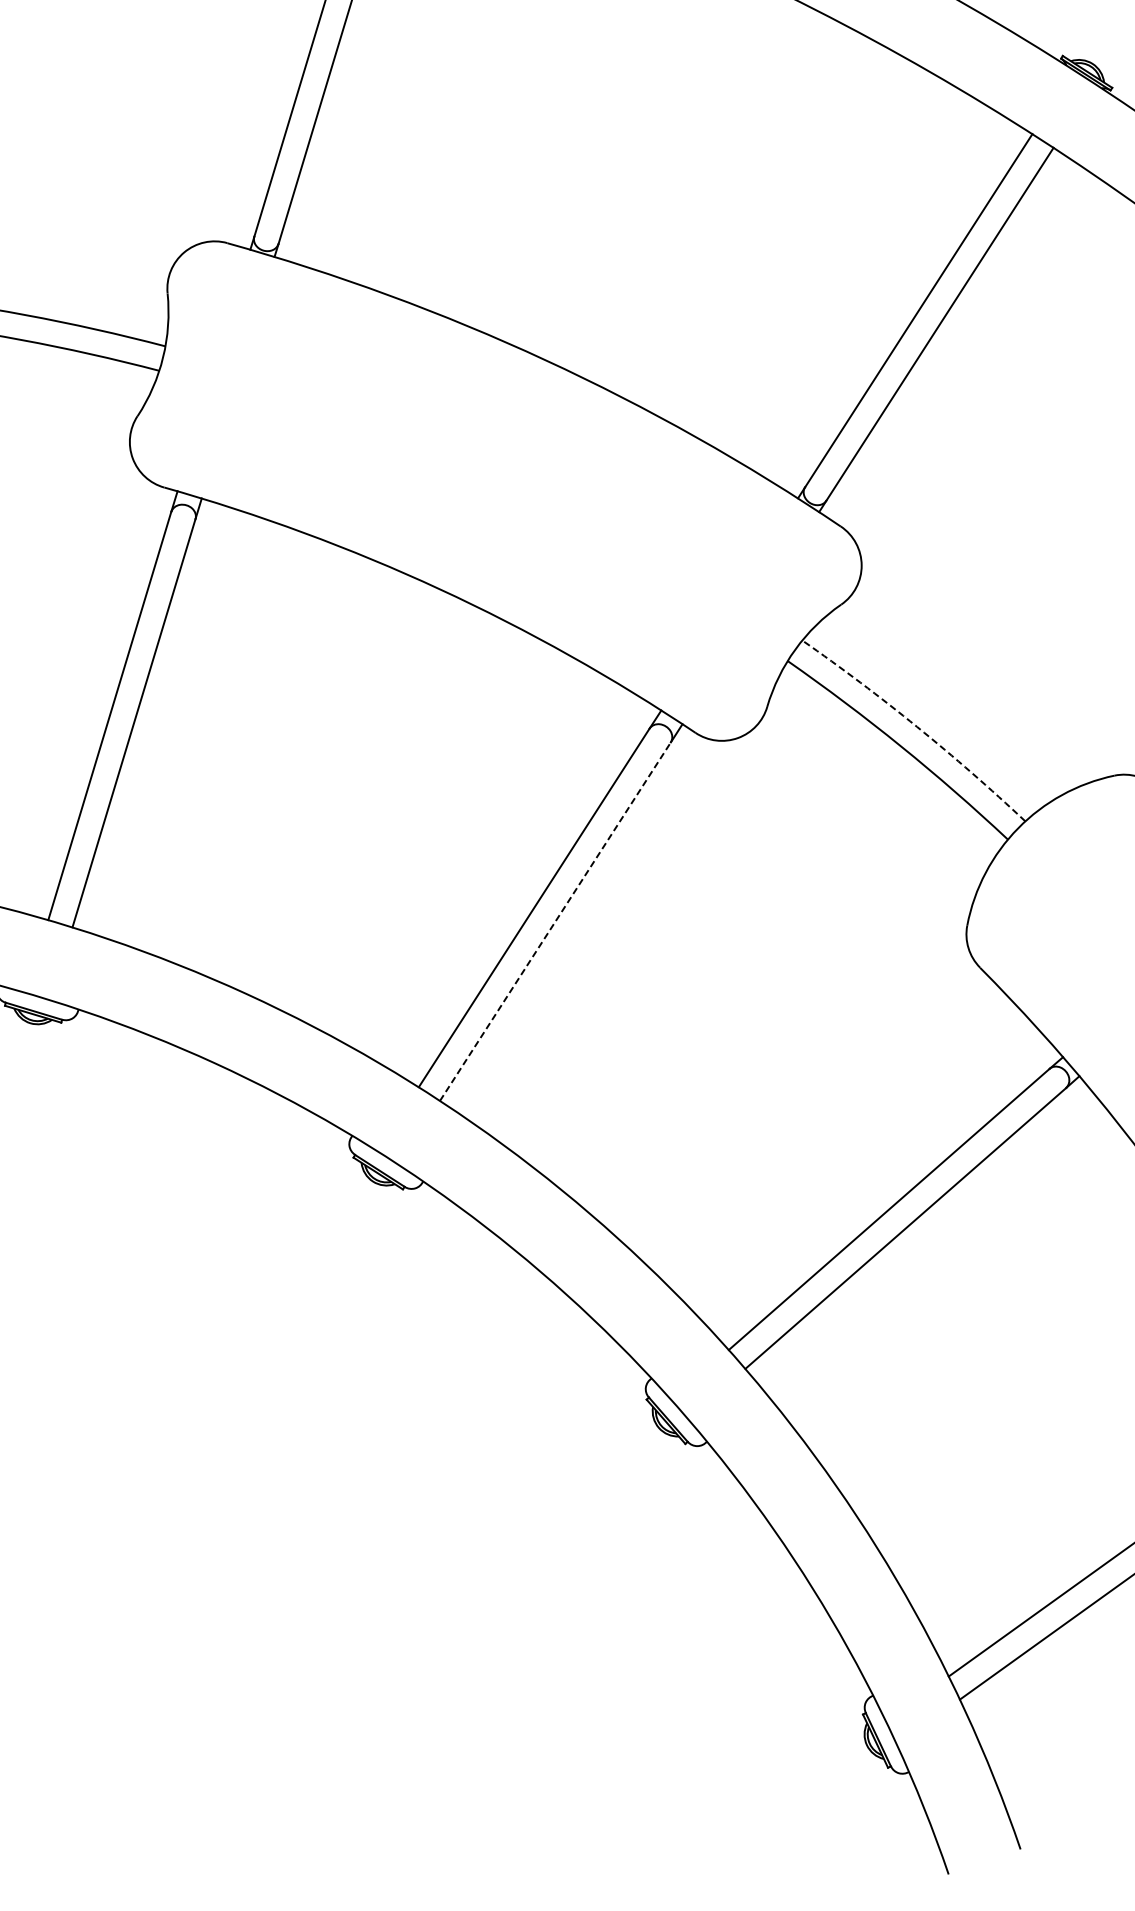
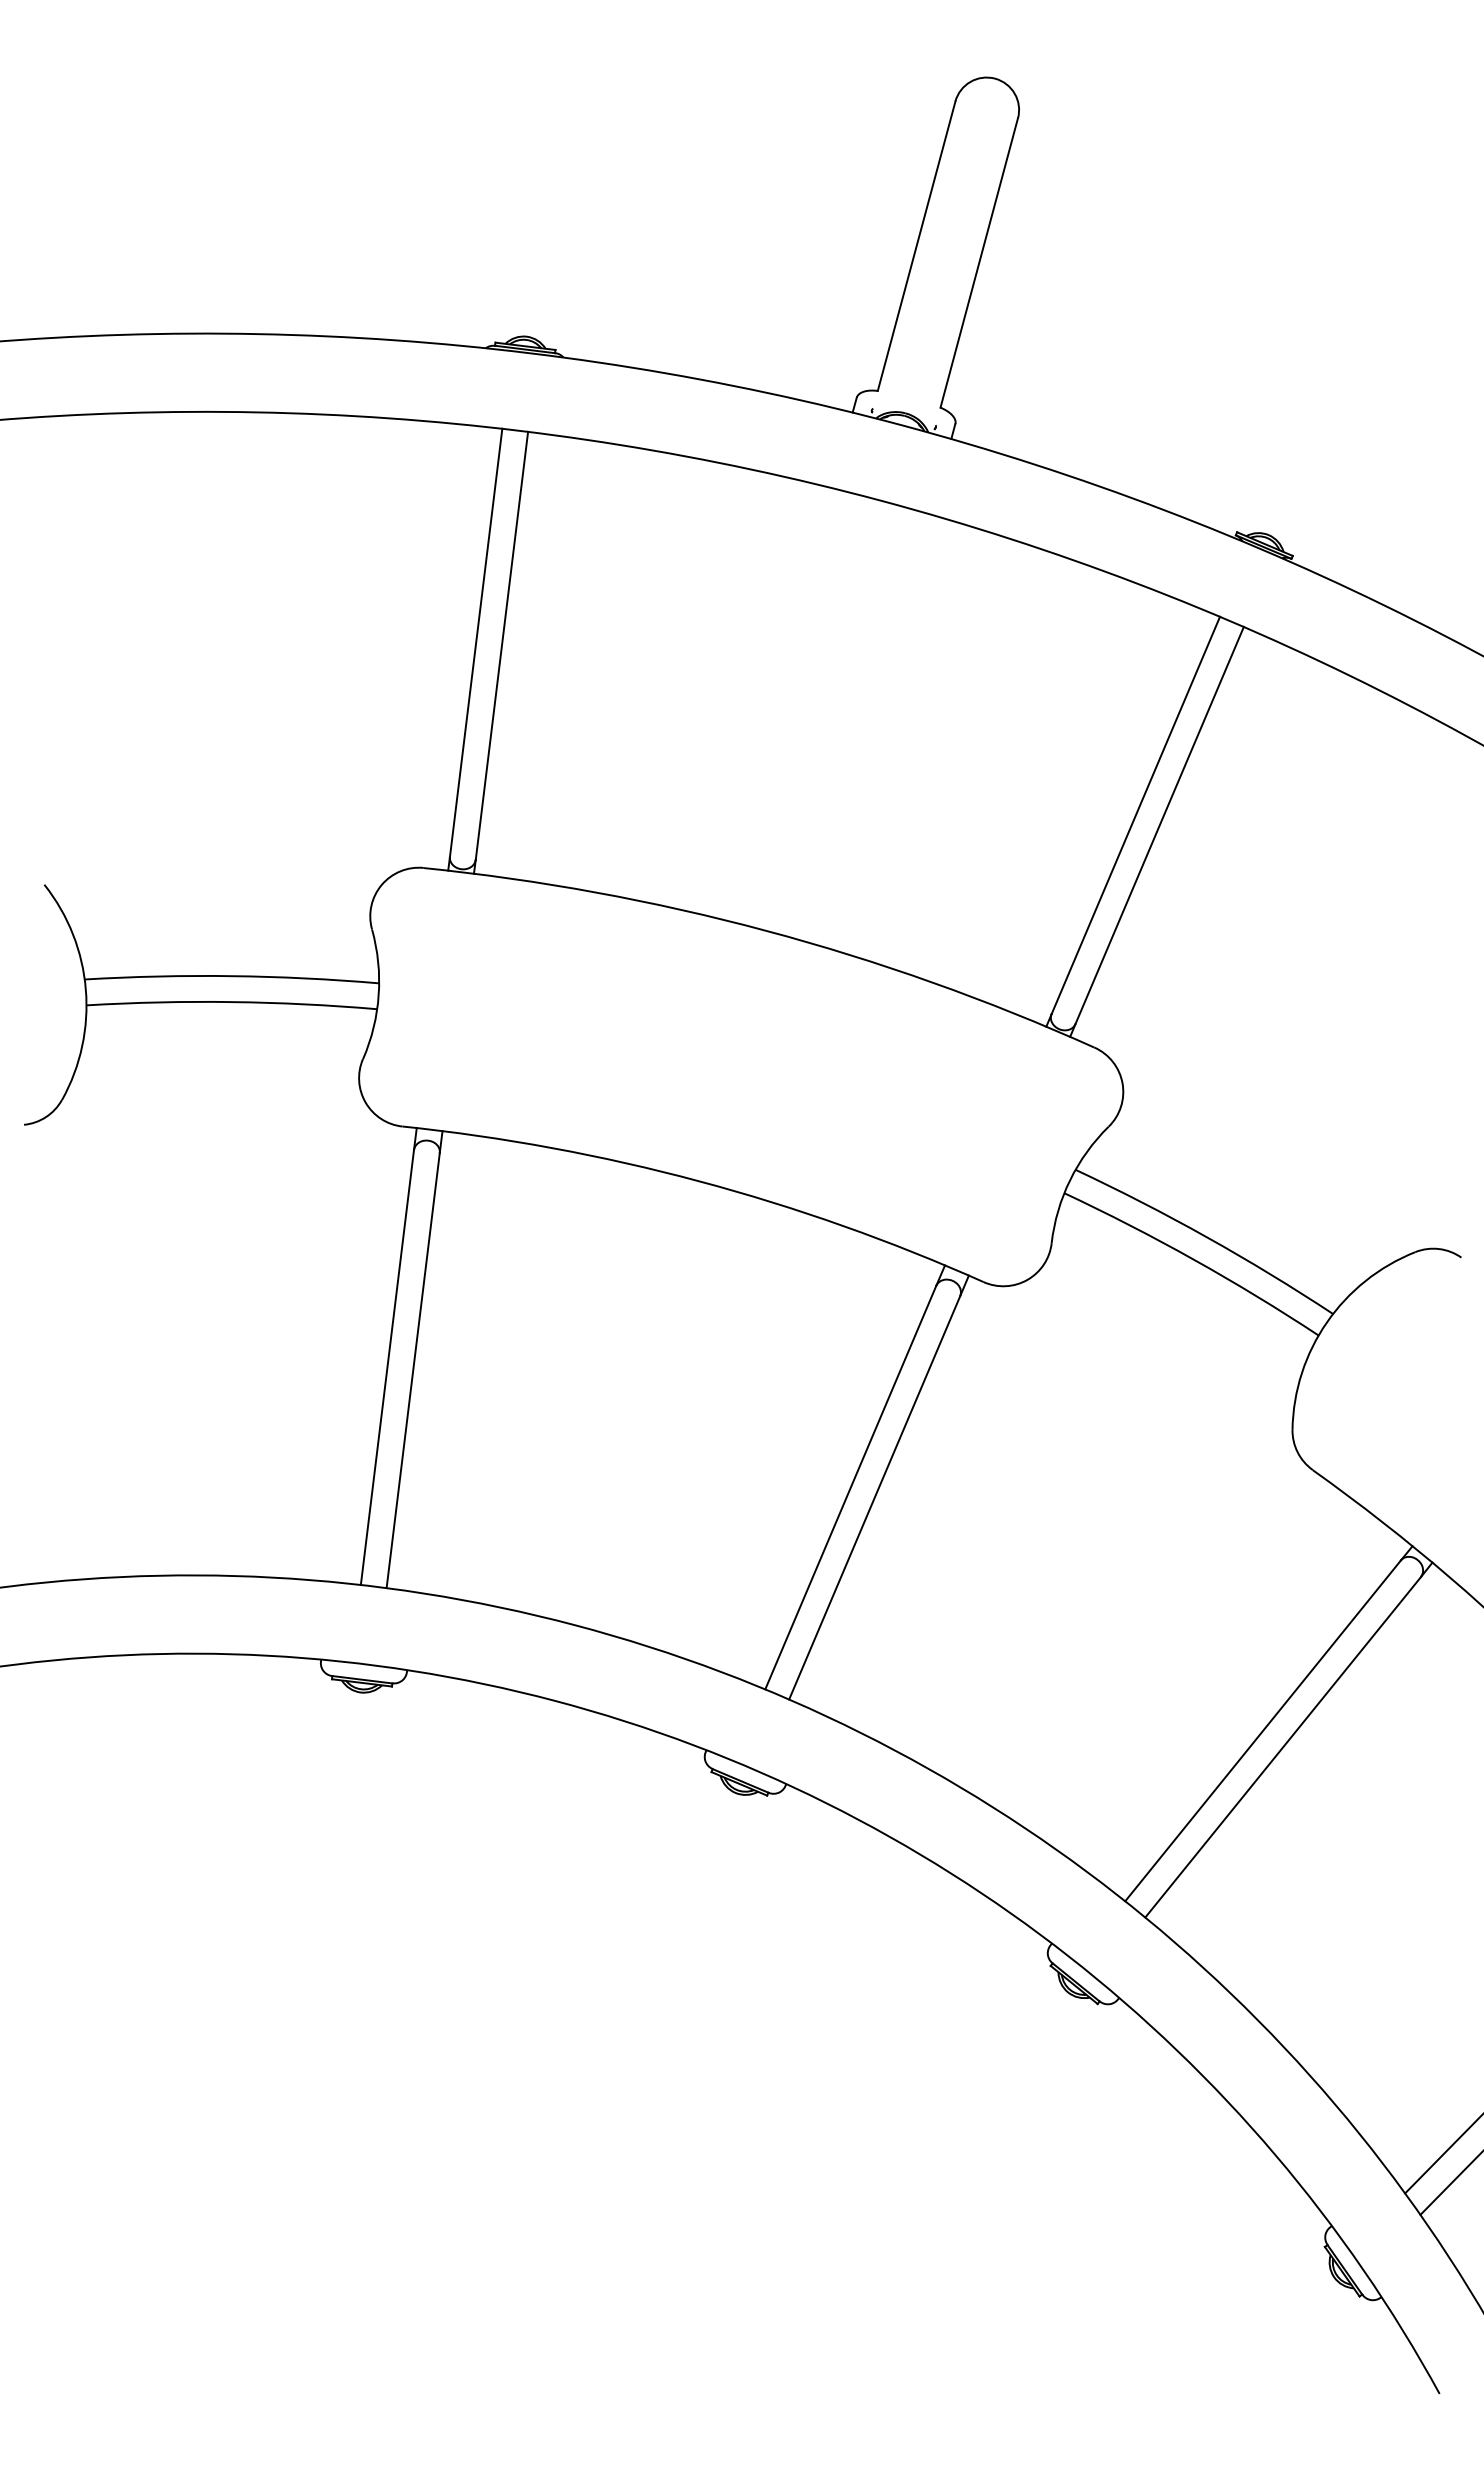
arc: (916, 727) -> (1206, 1237), dashed -> solid
line: (555, 921) -> (874, 1497), dashed -> solid

